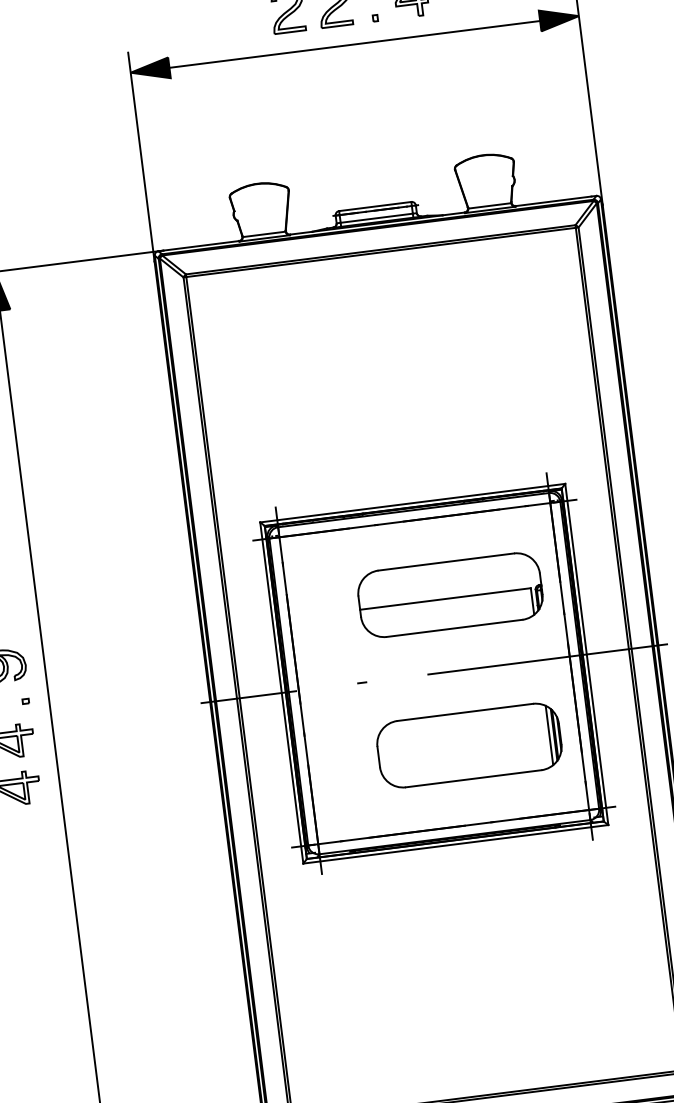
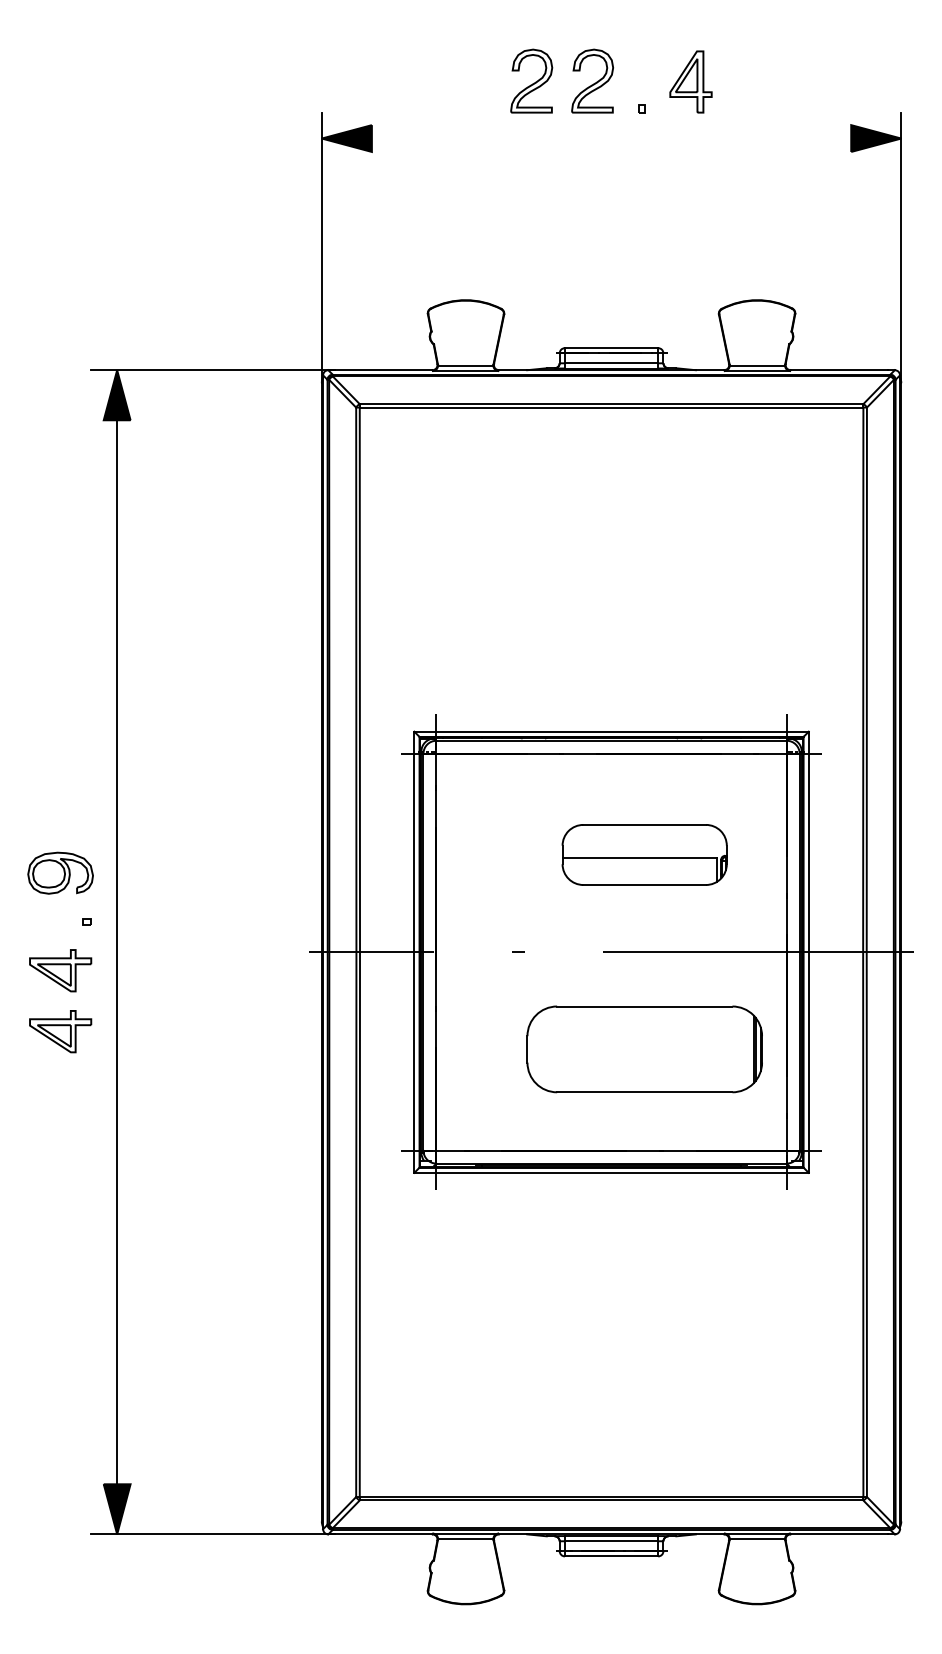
line: (354, 44) -> (611, 138), removed
part: (450, 594) -> (644, 854), size x0.7
line: (549, 735) -> (748, 1049), removed

